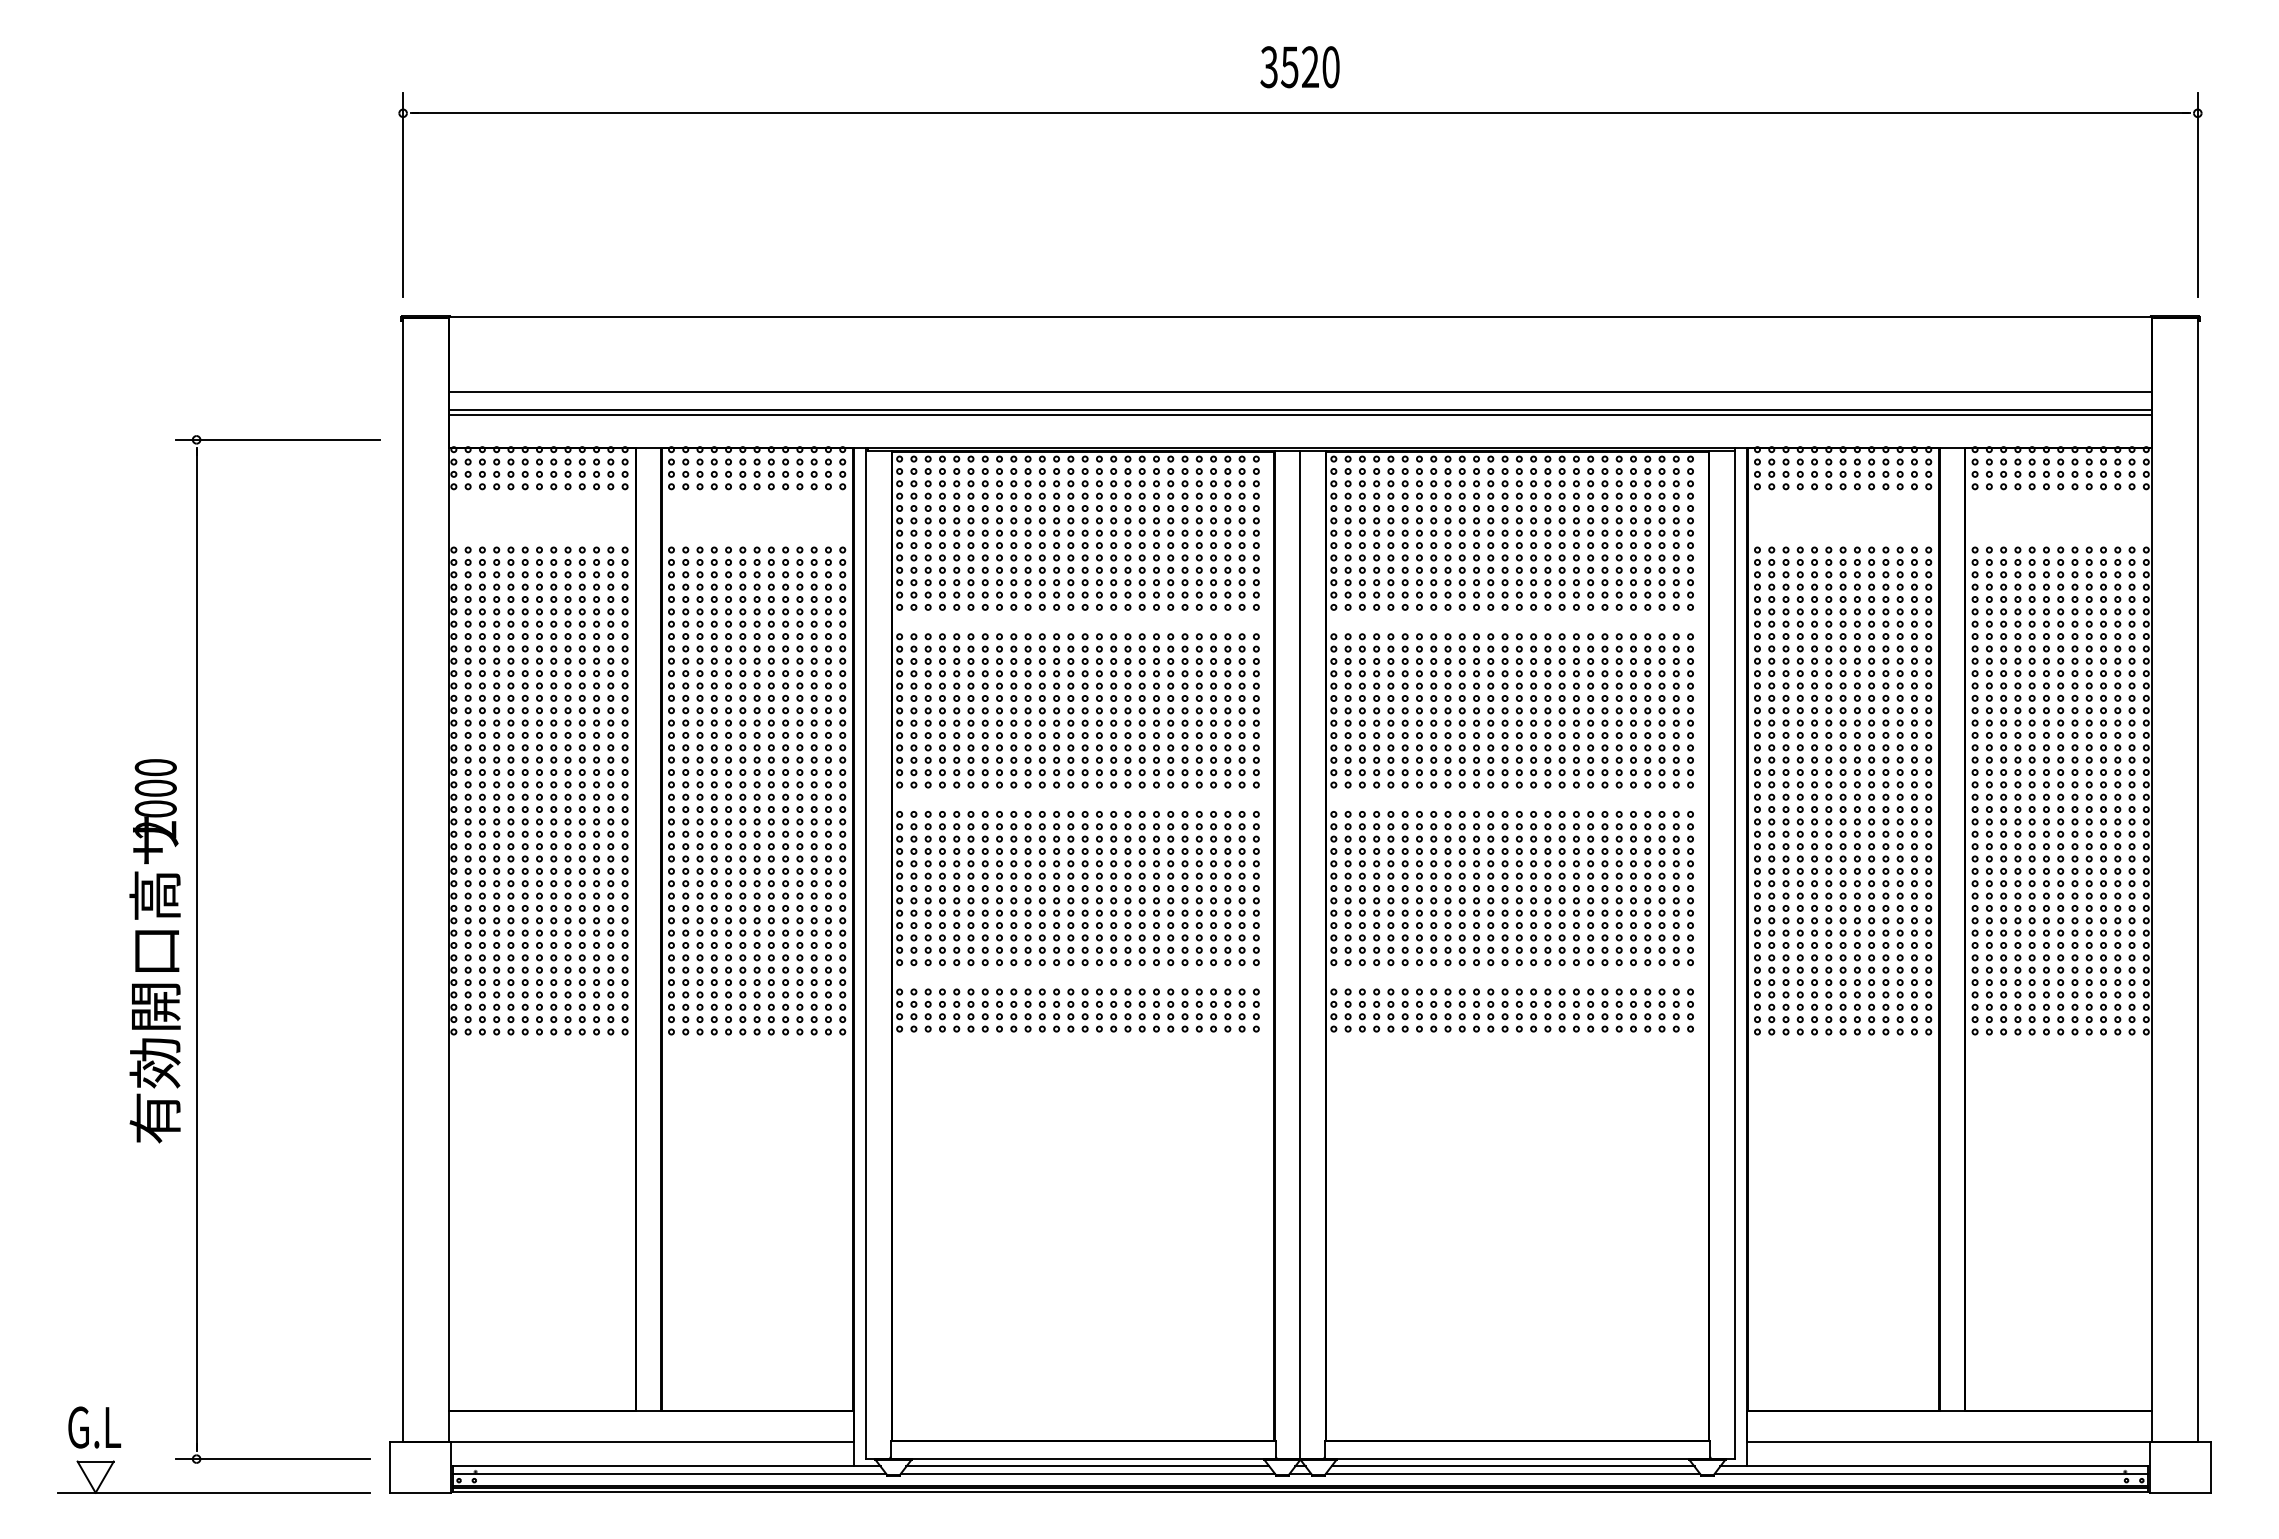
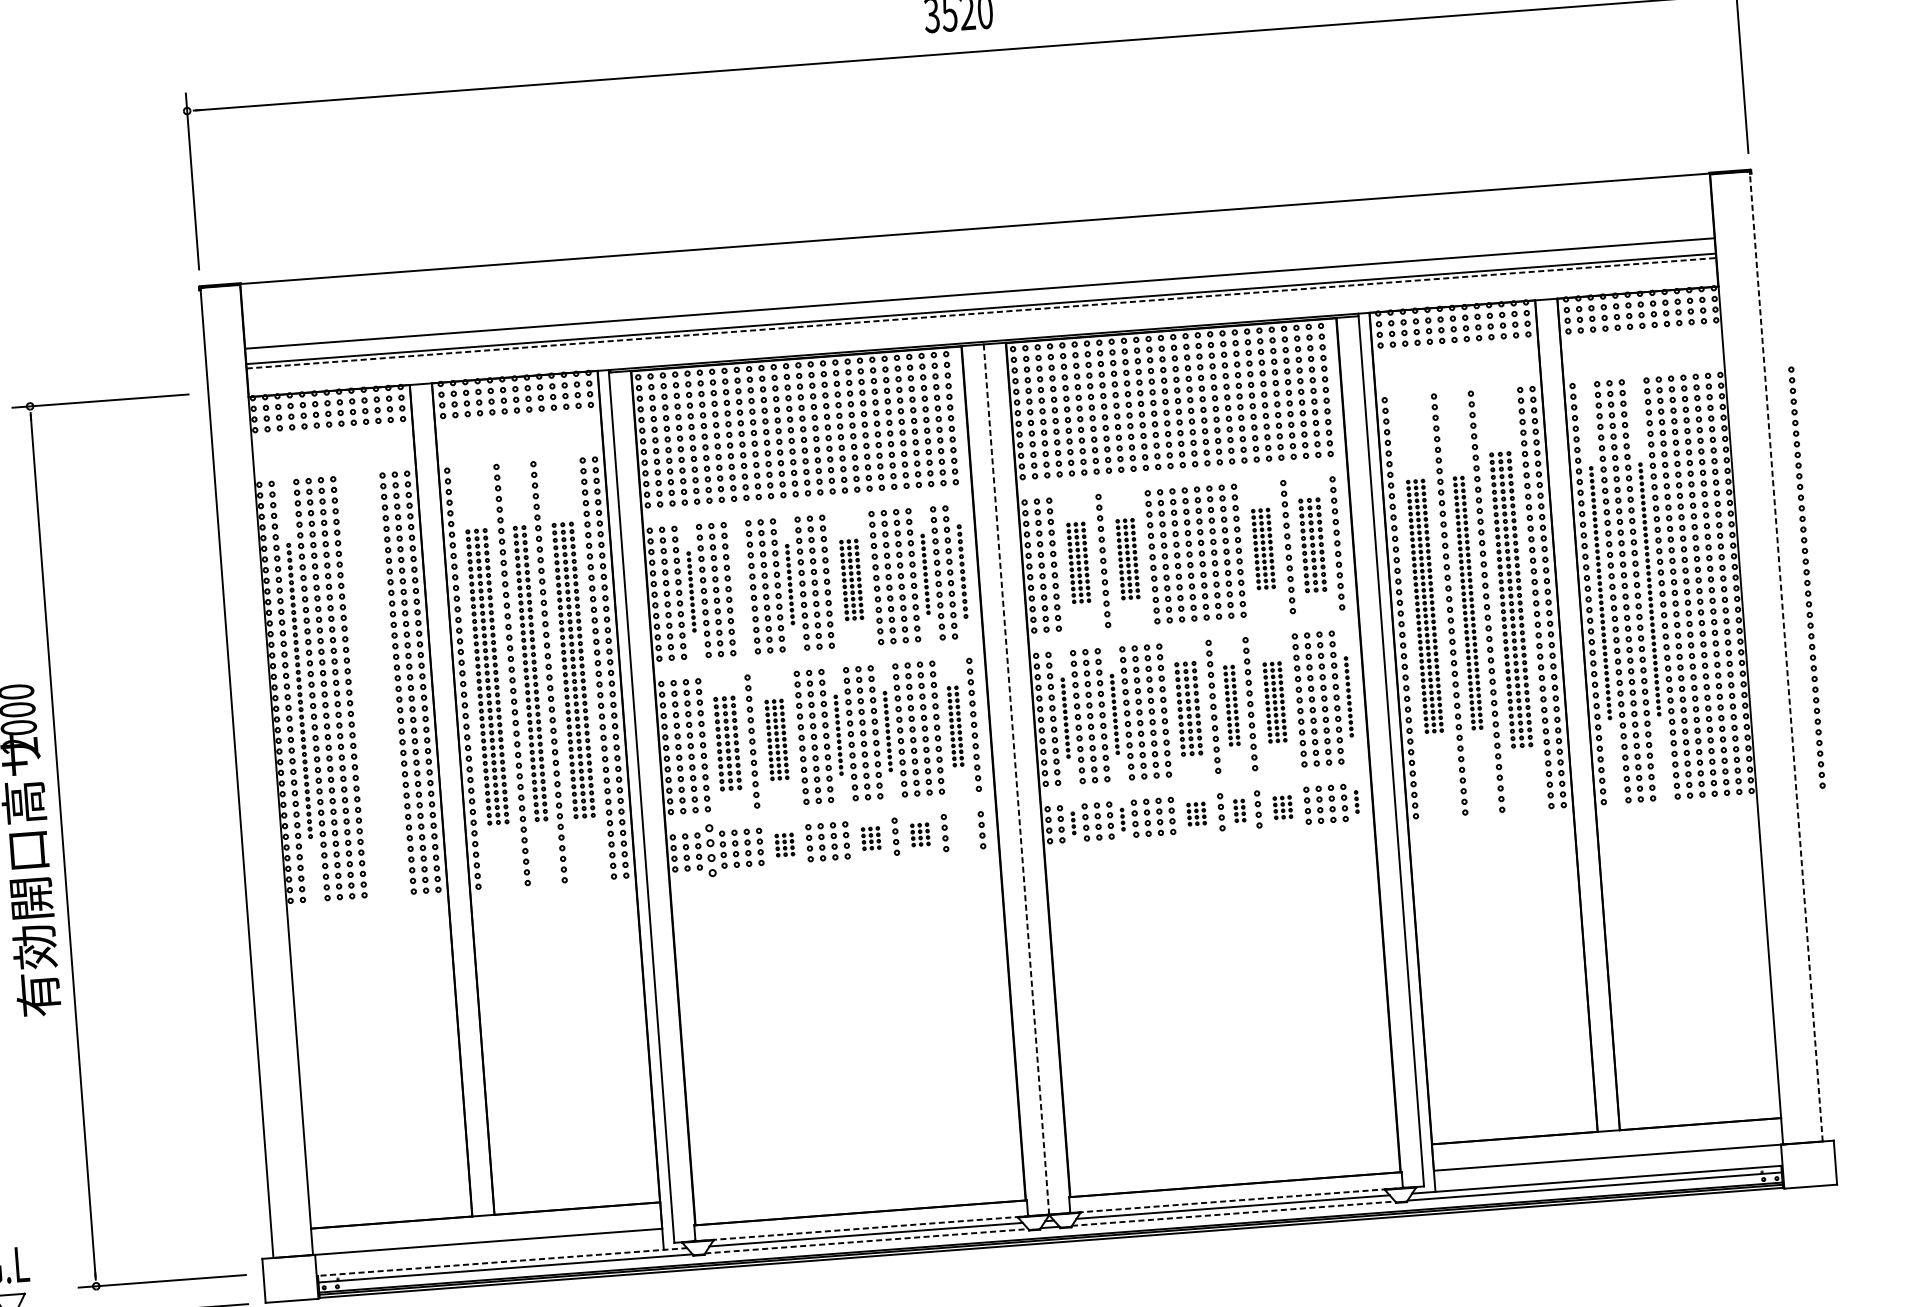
line: (1300, 415) -> (981, 313), solid -> dashed
part: (942, 710) -> (691, 591), size x0.6
part: (999, 710) -> (740, 587), removed
part: (1056, 710) -> (789, 584), size x0.6
part: (1127, 710) -> (851, 579), size x0.6
part: (1213, 710) -> (925, 574), size x0.6
part: (1256, 710) -> (962, 571), size x0.7
part: (1390, 710) -> (1078, 562), size x0.6
part: (1447, 710) -> (1127, 558), size x0.6
part: (1604, 710) -> (1263, 548), size x0.6
part: (1661, 710) -> (1312, 544), size x0.7
part: (482, 790) -> (299, 690), size x0.7
part: (567, 790) -> (373, 685), removed
part: (699, 790) -> (487, 676), size x0.7
part: (749, 790) -> (530, 673), size x0.7
part: (799, 790) -> (573, 669), size x0.7
part: (1785, 790) -> (1424, 605), size x0.6
part: (1835, 790) -> (1467, 602), size x0.6
part: (1885, 790) -> (1510, 599), size x0.7
part: (1989, 790) -> (1600, 592), size x0.6
part: (2046, 790) -> (1649, 589), size x0.6
part: (2228, 790) -> (1806, 577), added
line: (2197, 880) -> (1786, 656), solid -> dashed
part: (970, 888) -> (727, 743), size x0.7
part: (1027, 888) -> (776, 739), size x0.6
part: (1099, 888) -> (838, 735), size x0.6
part: (1156, 888) -> (887, 731), size x0.6
part: (1234, 888) -> (955, 726), size x0.6
part: (1362, 888) -> (1065, 718), size x0.6
part: (1419, 888) -> (1114, 714), size x0.6
part: (1504, 888) -> (1188, 708), size x0.7
part: (1554, 888) -> (1231, 705), size x0.6
part: (1604, 888) -> (1274, 702), size x0.6
part: (1690, 888) -> (1348, 696), size x0.6
line: (1300, 955) -> (1016, 779), solid -> dashed
part: (942, 1010) -> (711, 850), size x1.4
part: (1027, 1010) -> (784, 845), size x0.6
part: (1127, 1010) -> (870, 838), size x0.6
part: (1184, 1010) -> (919, 834), size x0.6
part: (1234, 1010) -> (963, 831), removed
part: (1362, 1010) -> (1073, 823), size x0.6
part: (1419, 1010) -> (1122, 819), size x0.6
part: (1504, 1010) -> (1196, 814), size x0.6
part: (1554, 1010) -> (1239, 810), size x0.6
part: (1604, 1010) -> (1282, 807), size x0.6
part: (1690, 1010) -> (1356, 802), size x0.6
line: (1081, 1459) -> (860, 1229), solid -> dashed
line: (1519, 1459) -> (1238, 1200), solid -> dashed
line: (666, 1466) -> (502, 1262), solid -> dashed
line: (1088, 1474) -> (867, 1241), solid -> dashed
line: (1513, 1474) -> (1234, 1214), solid -> dashed

